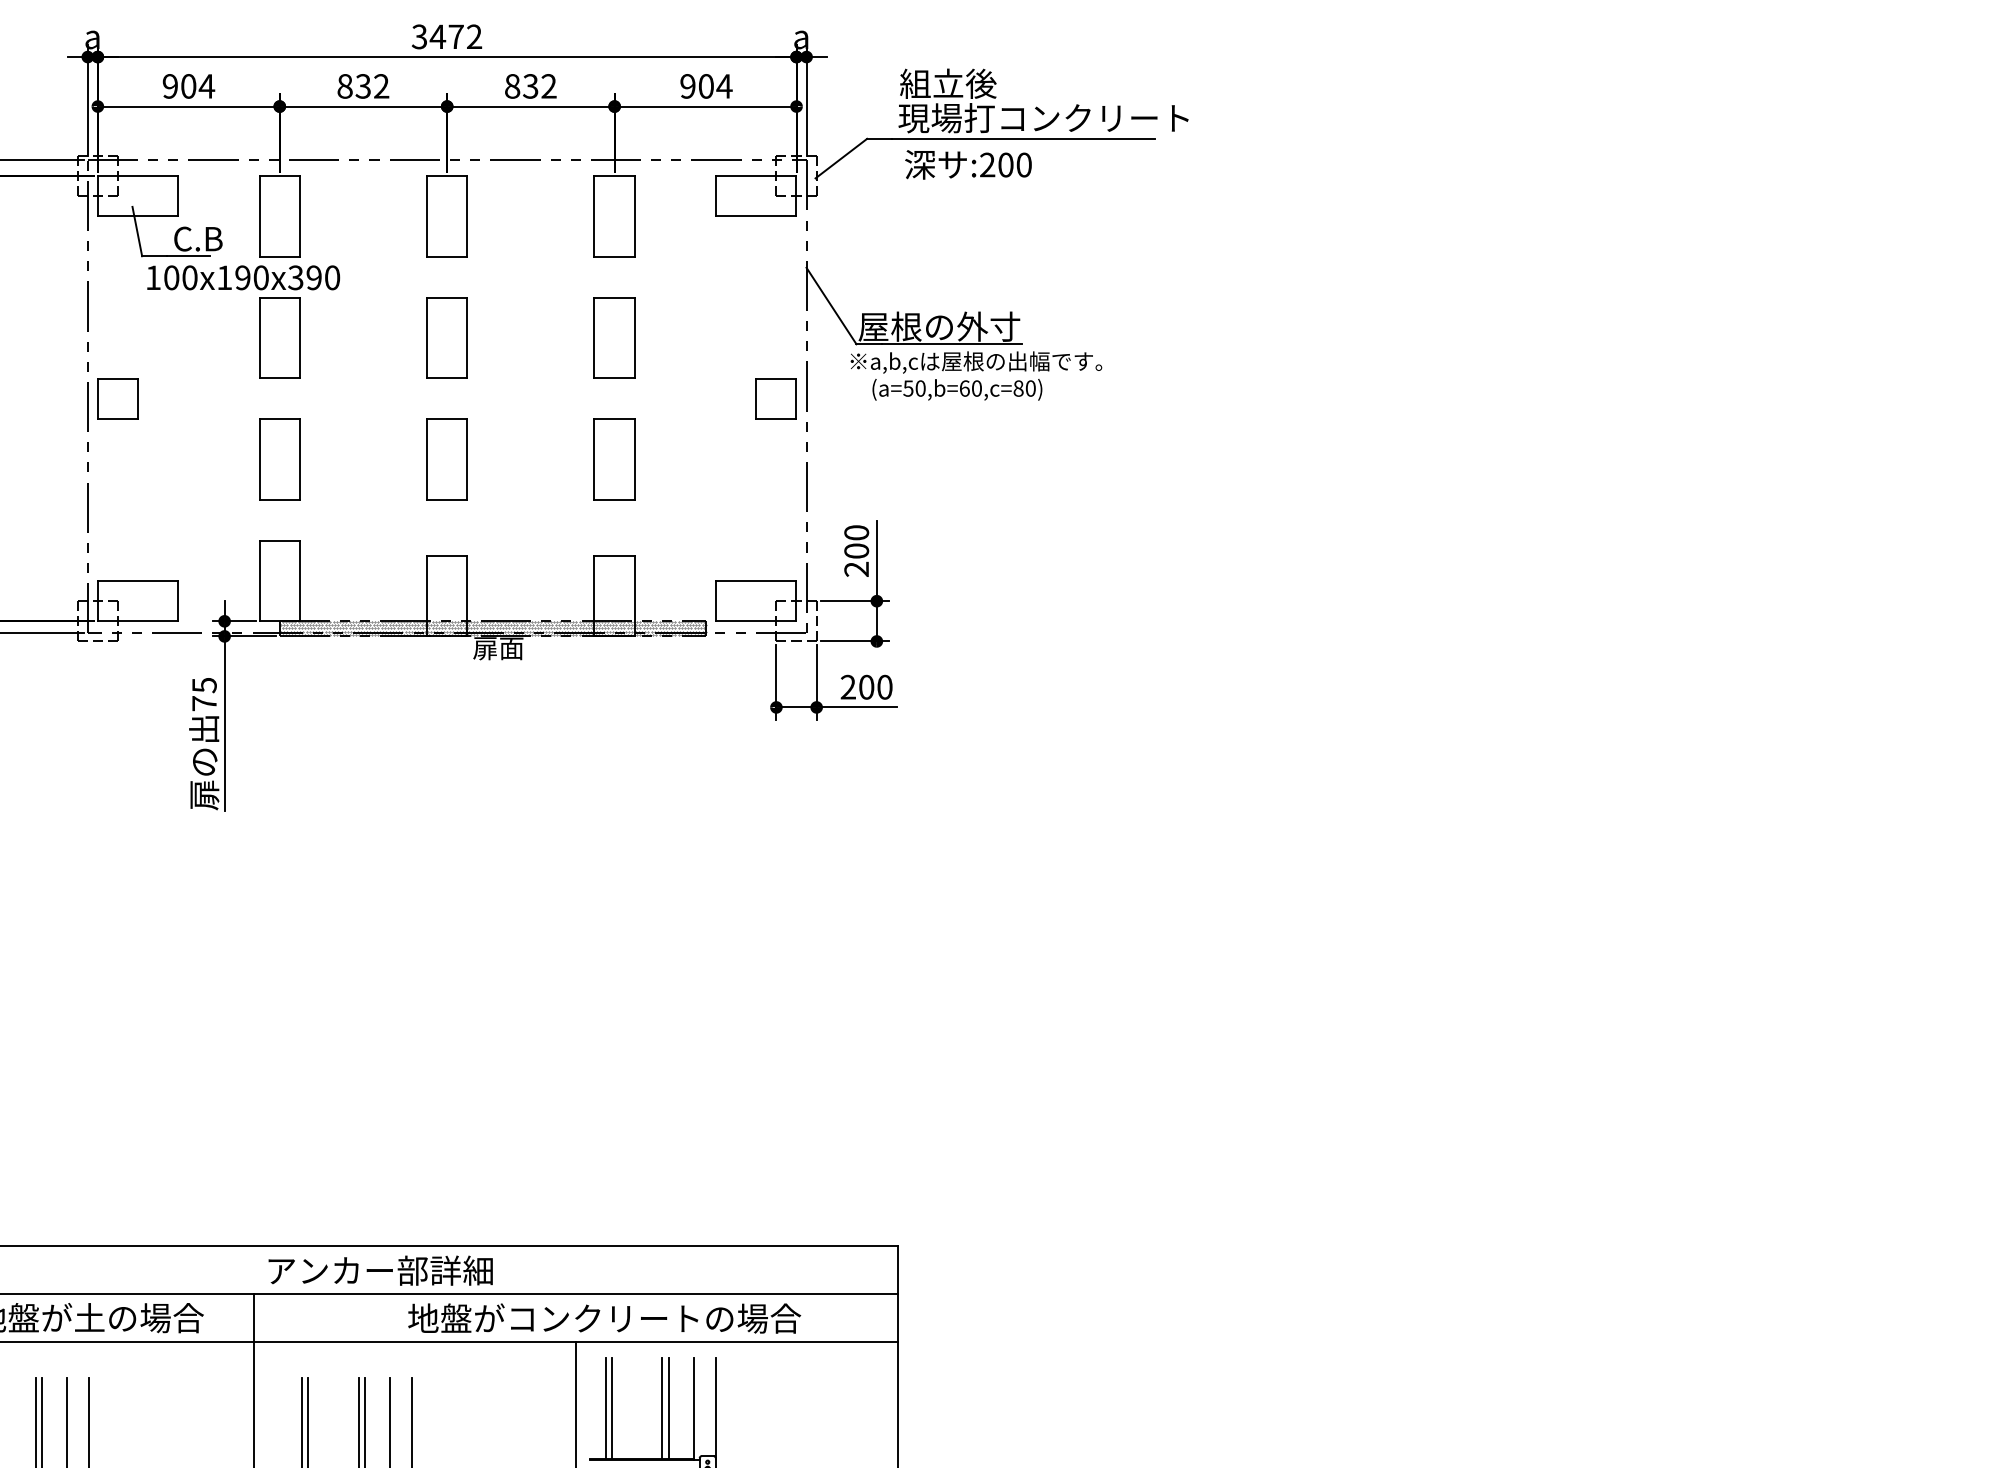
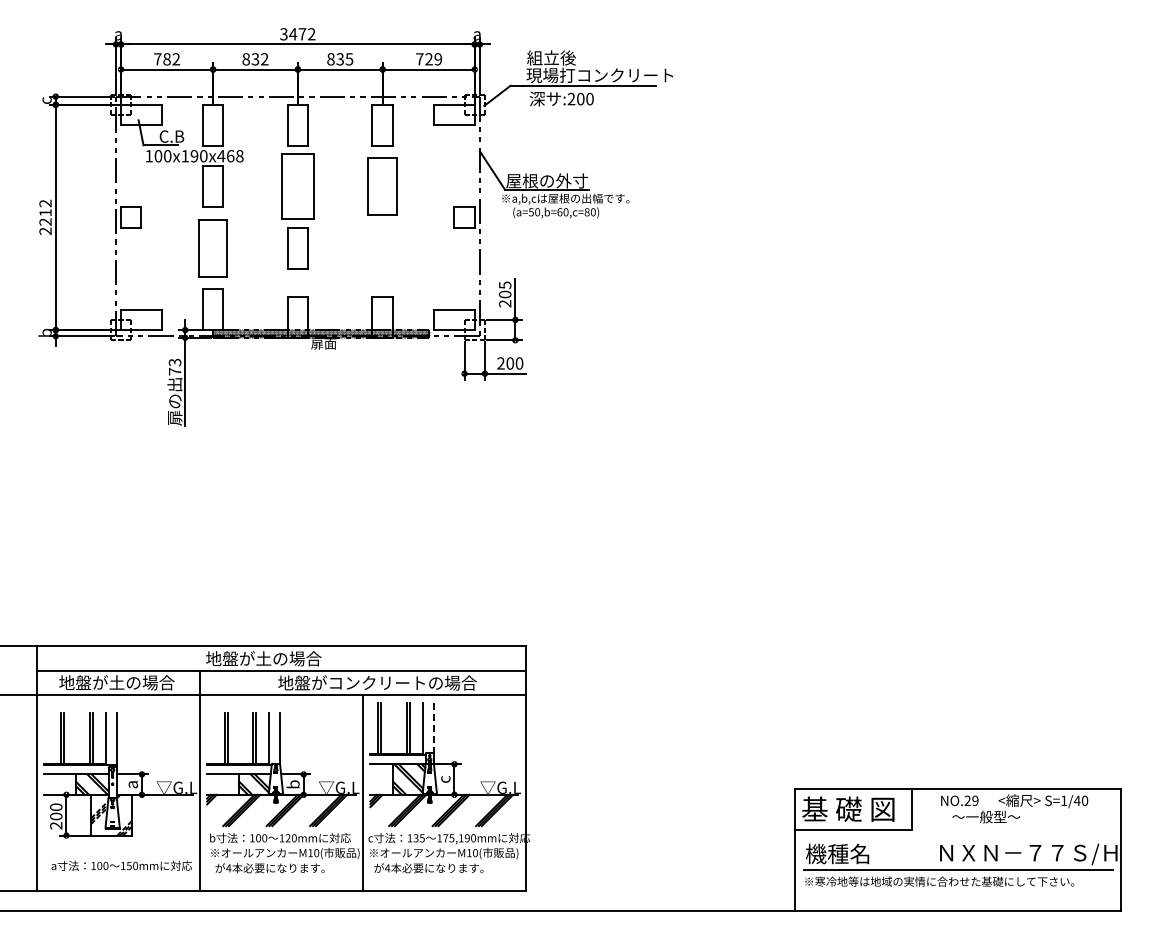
text: (189, 86) -> (167, 59), 904 -> 782
text: (549, 86) -> (349, 59), 832 -> 835
text: (707, 86) -> (429, 59), 904 -> 729
text: (314, 278) -> (230, 156), 100x190x390 -> 100x190x468
part: (446, 337) -> (297, 186), size x1.6
part: (614, 337) -> (382, 186), size x1.4
part: (278, 460) -> (212, 248), size x1.4
part: (614, 460) -> (382, 248), removed
text: (857, 533) -> (505, 285), 200 -> 205
text: (203, 683) -> (174, 361), 75 -> 73
text: (379, 1270) -> (263, 658), アンカー部詳細 -> 地盤が土の場合
line: (715, 1410) -> (433, 729), solid -> dashed

